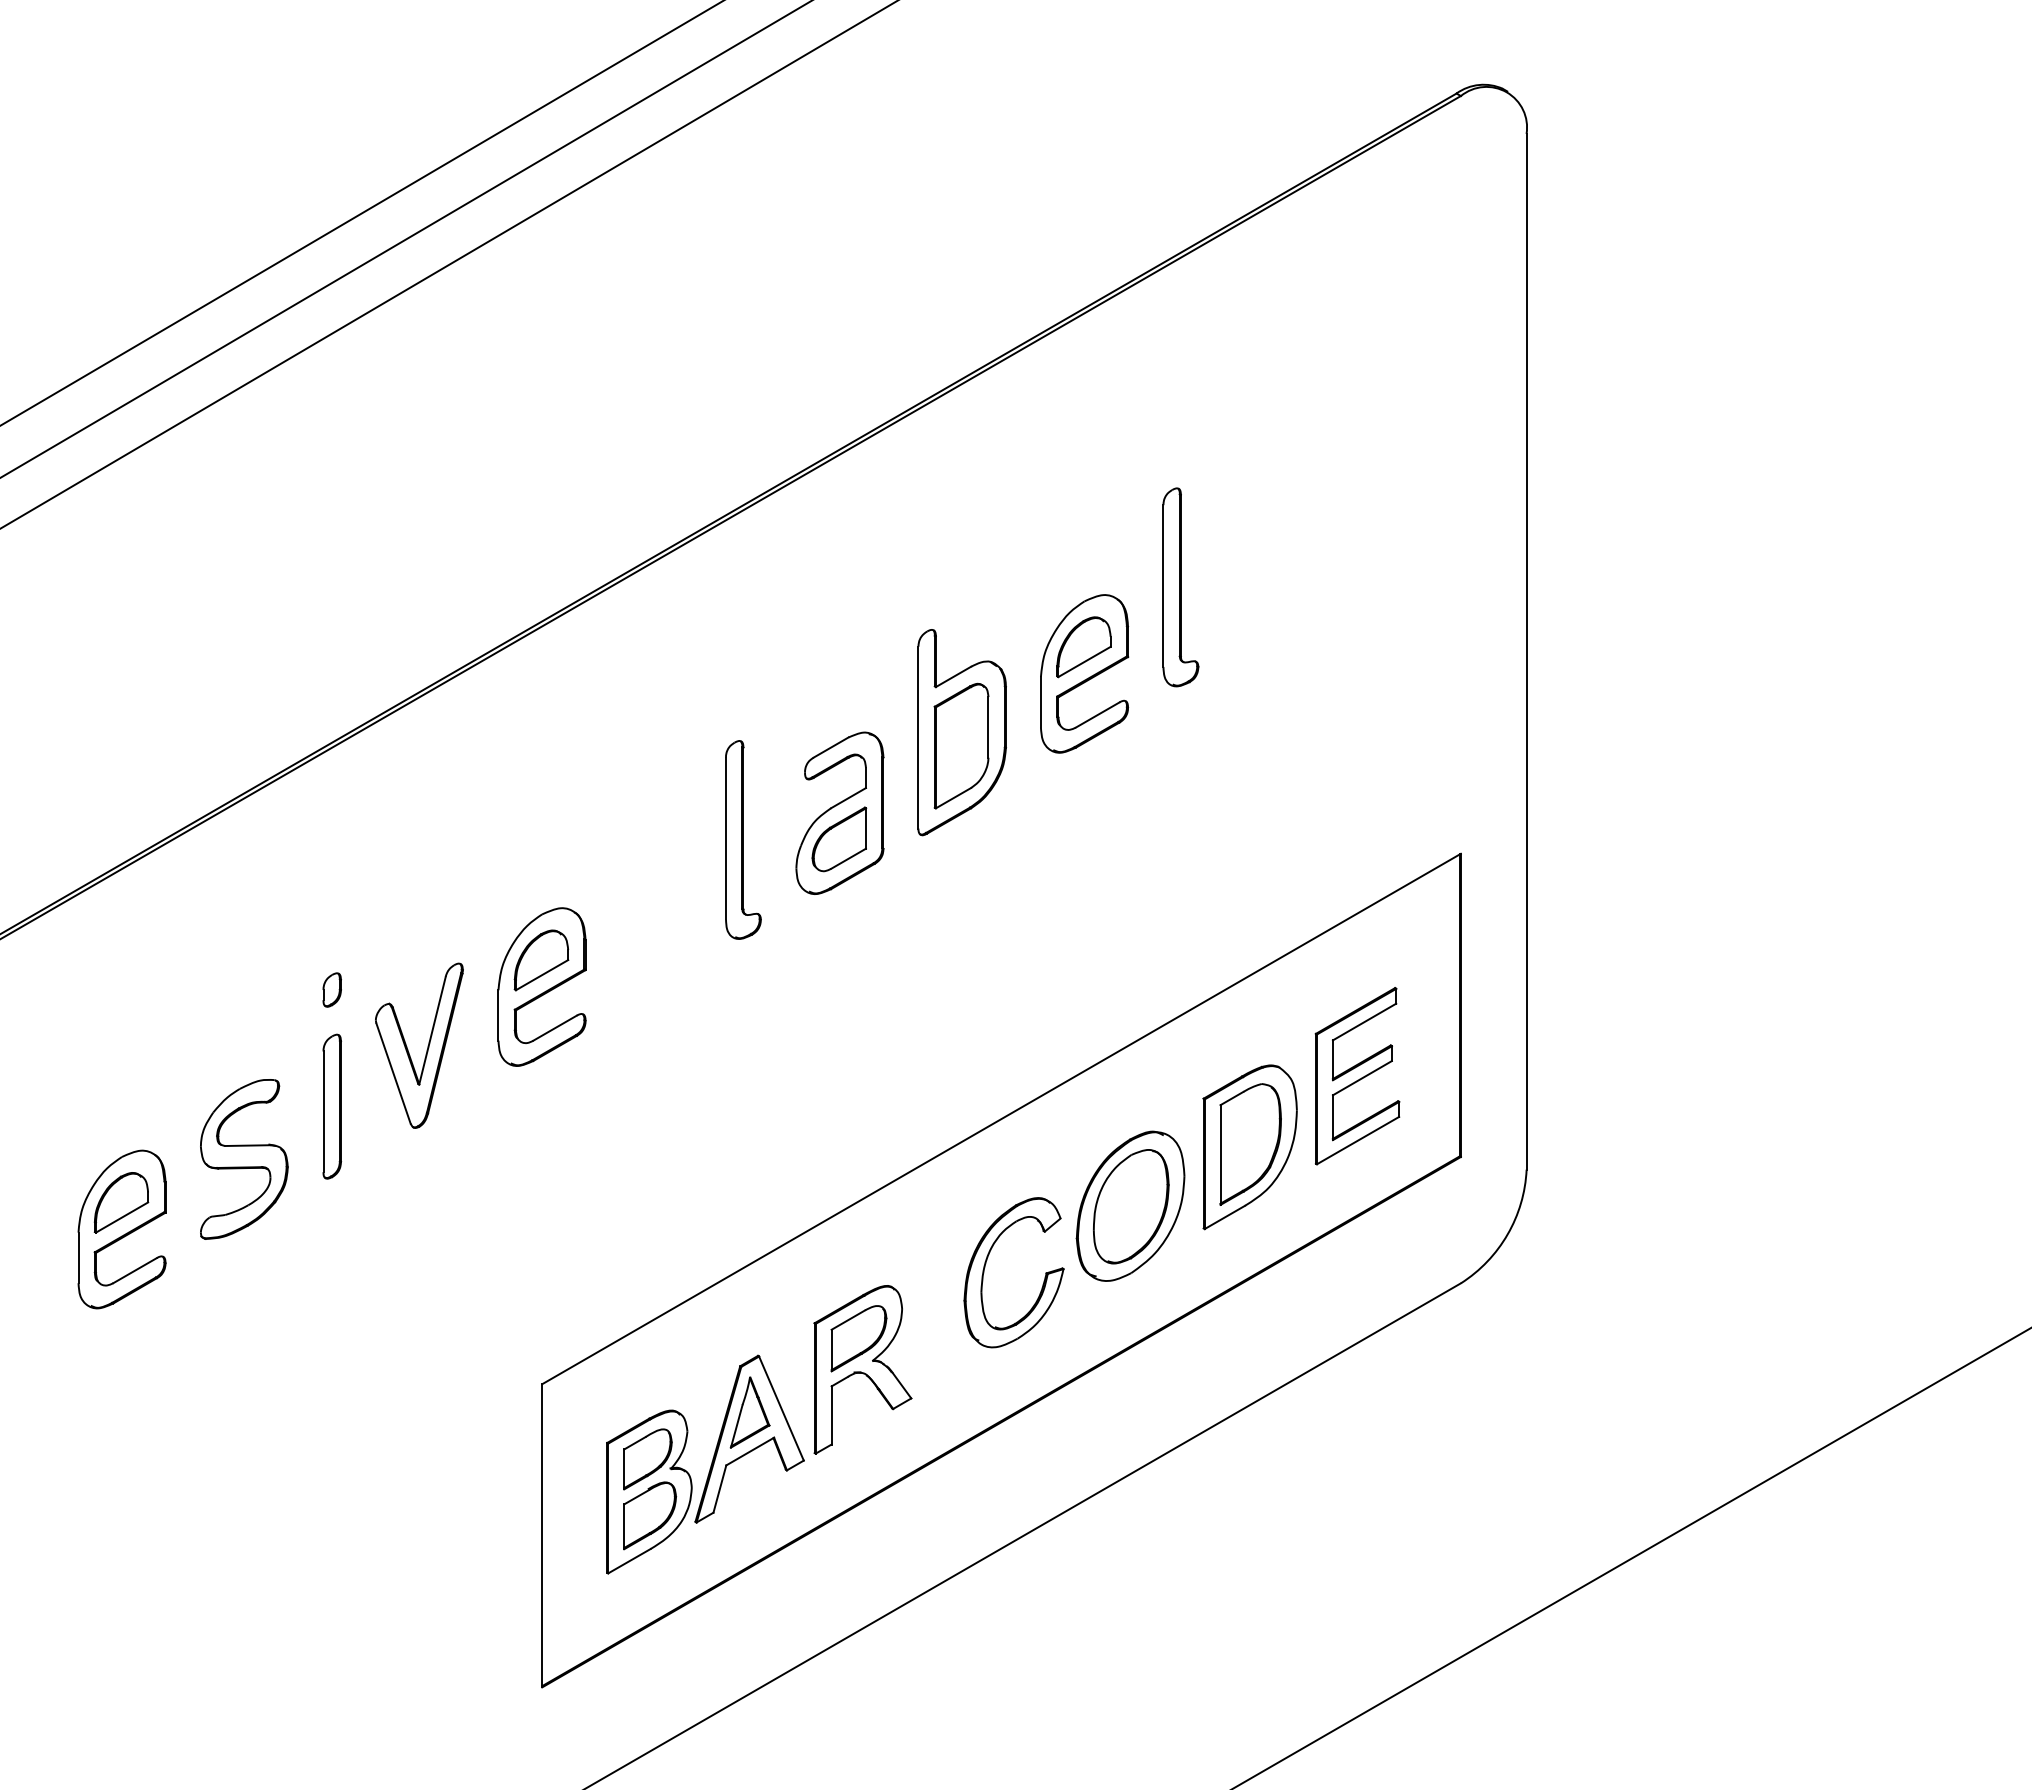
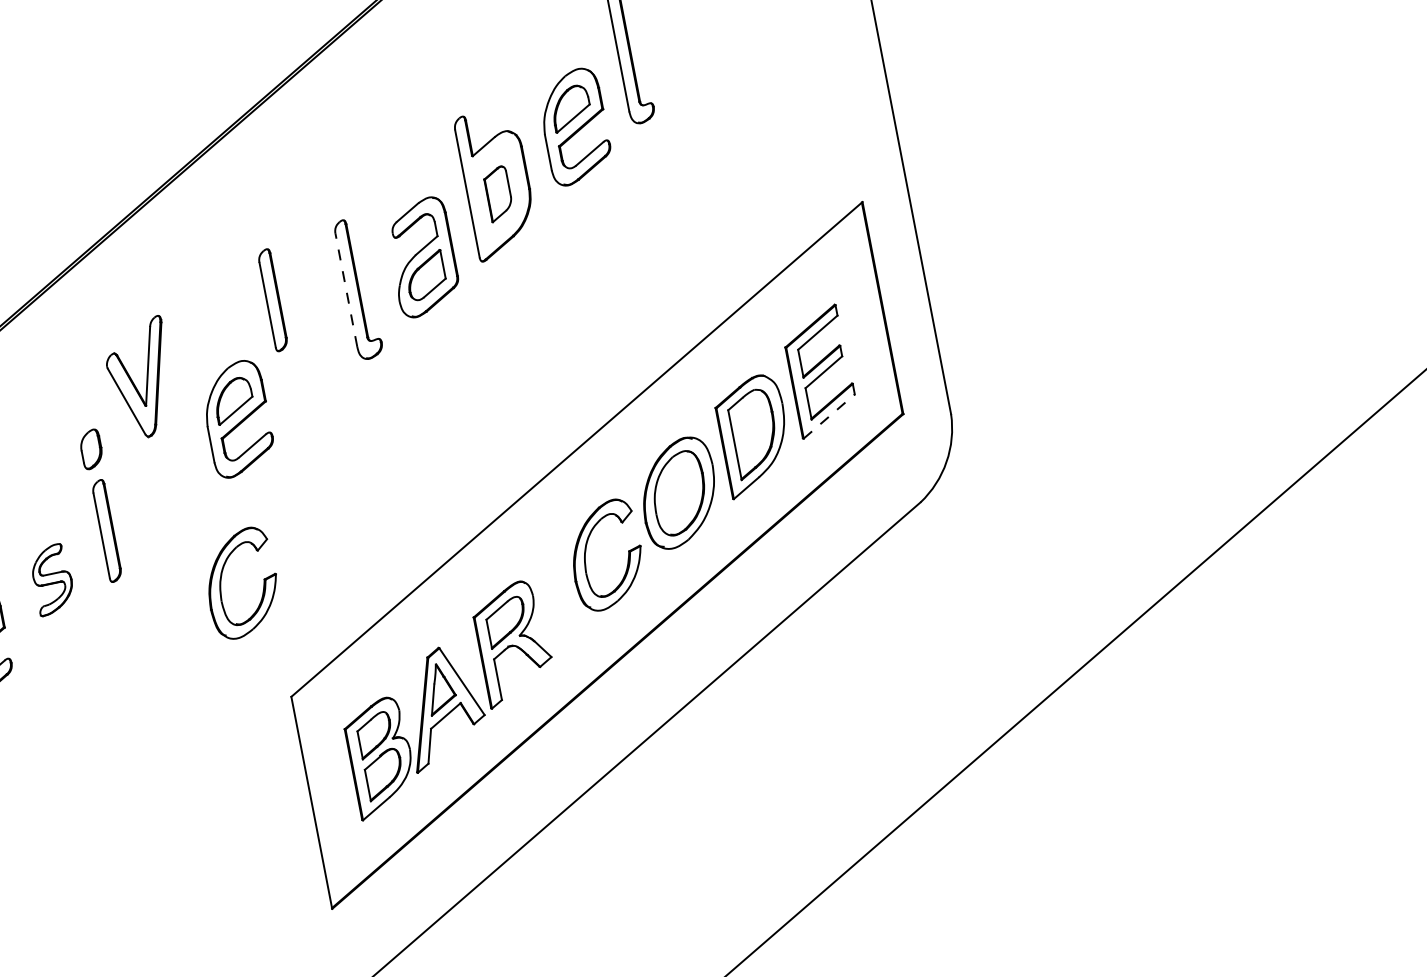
part: (961, 745) -> (498, 193), size x0.6
part: (621, 832) -> (272, 300), added
line: (726, 838) -> (346, 290), solid -> dashed
part: (331, 989) -> (90, 449), size x1.6
part: (427, 1045) -> (146, 377), moved
line: (1358, 1140) -> (829, 416), solid -> dashed
part: (244, 1159) -> (52, 579), size x0.6
part: (475, 1209) -> (221, 583), added

